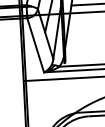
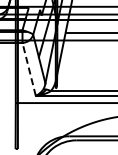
line: (35, 44) -> (29, 68), solid -> dashed

